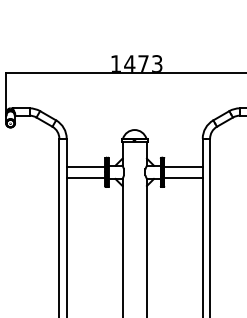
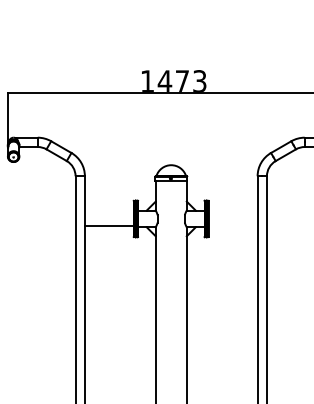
line: (85, 167) -> (108, 212), removed
line: (183, 167) -> (233, 212), removed
line: (183, 177) -> (233, 225), removed

